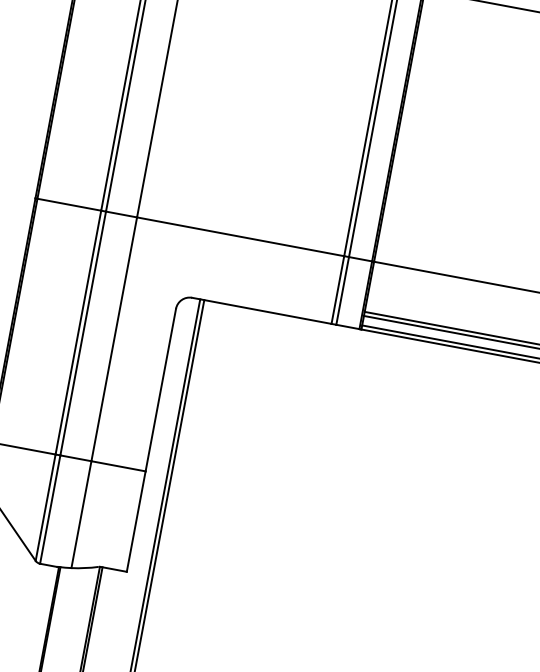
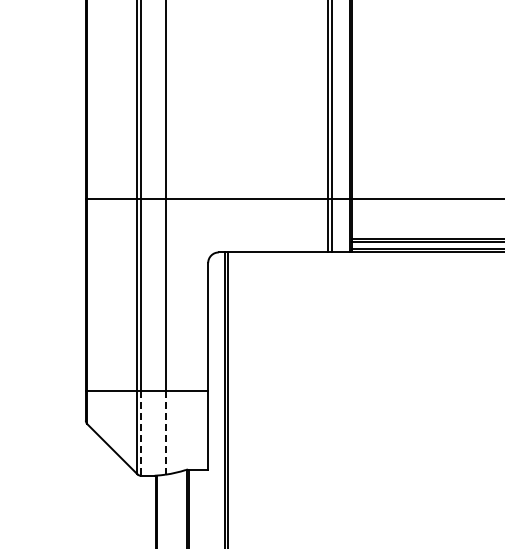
line: (50, 509) -> (141, 433), solid -> dashed
line: (81, 514) -> (165, 432), solid -> dashed

